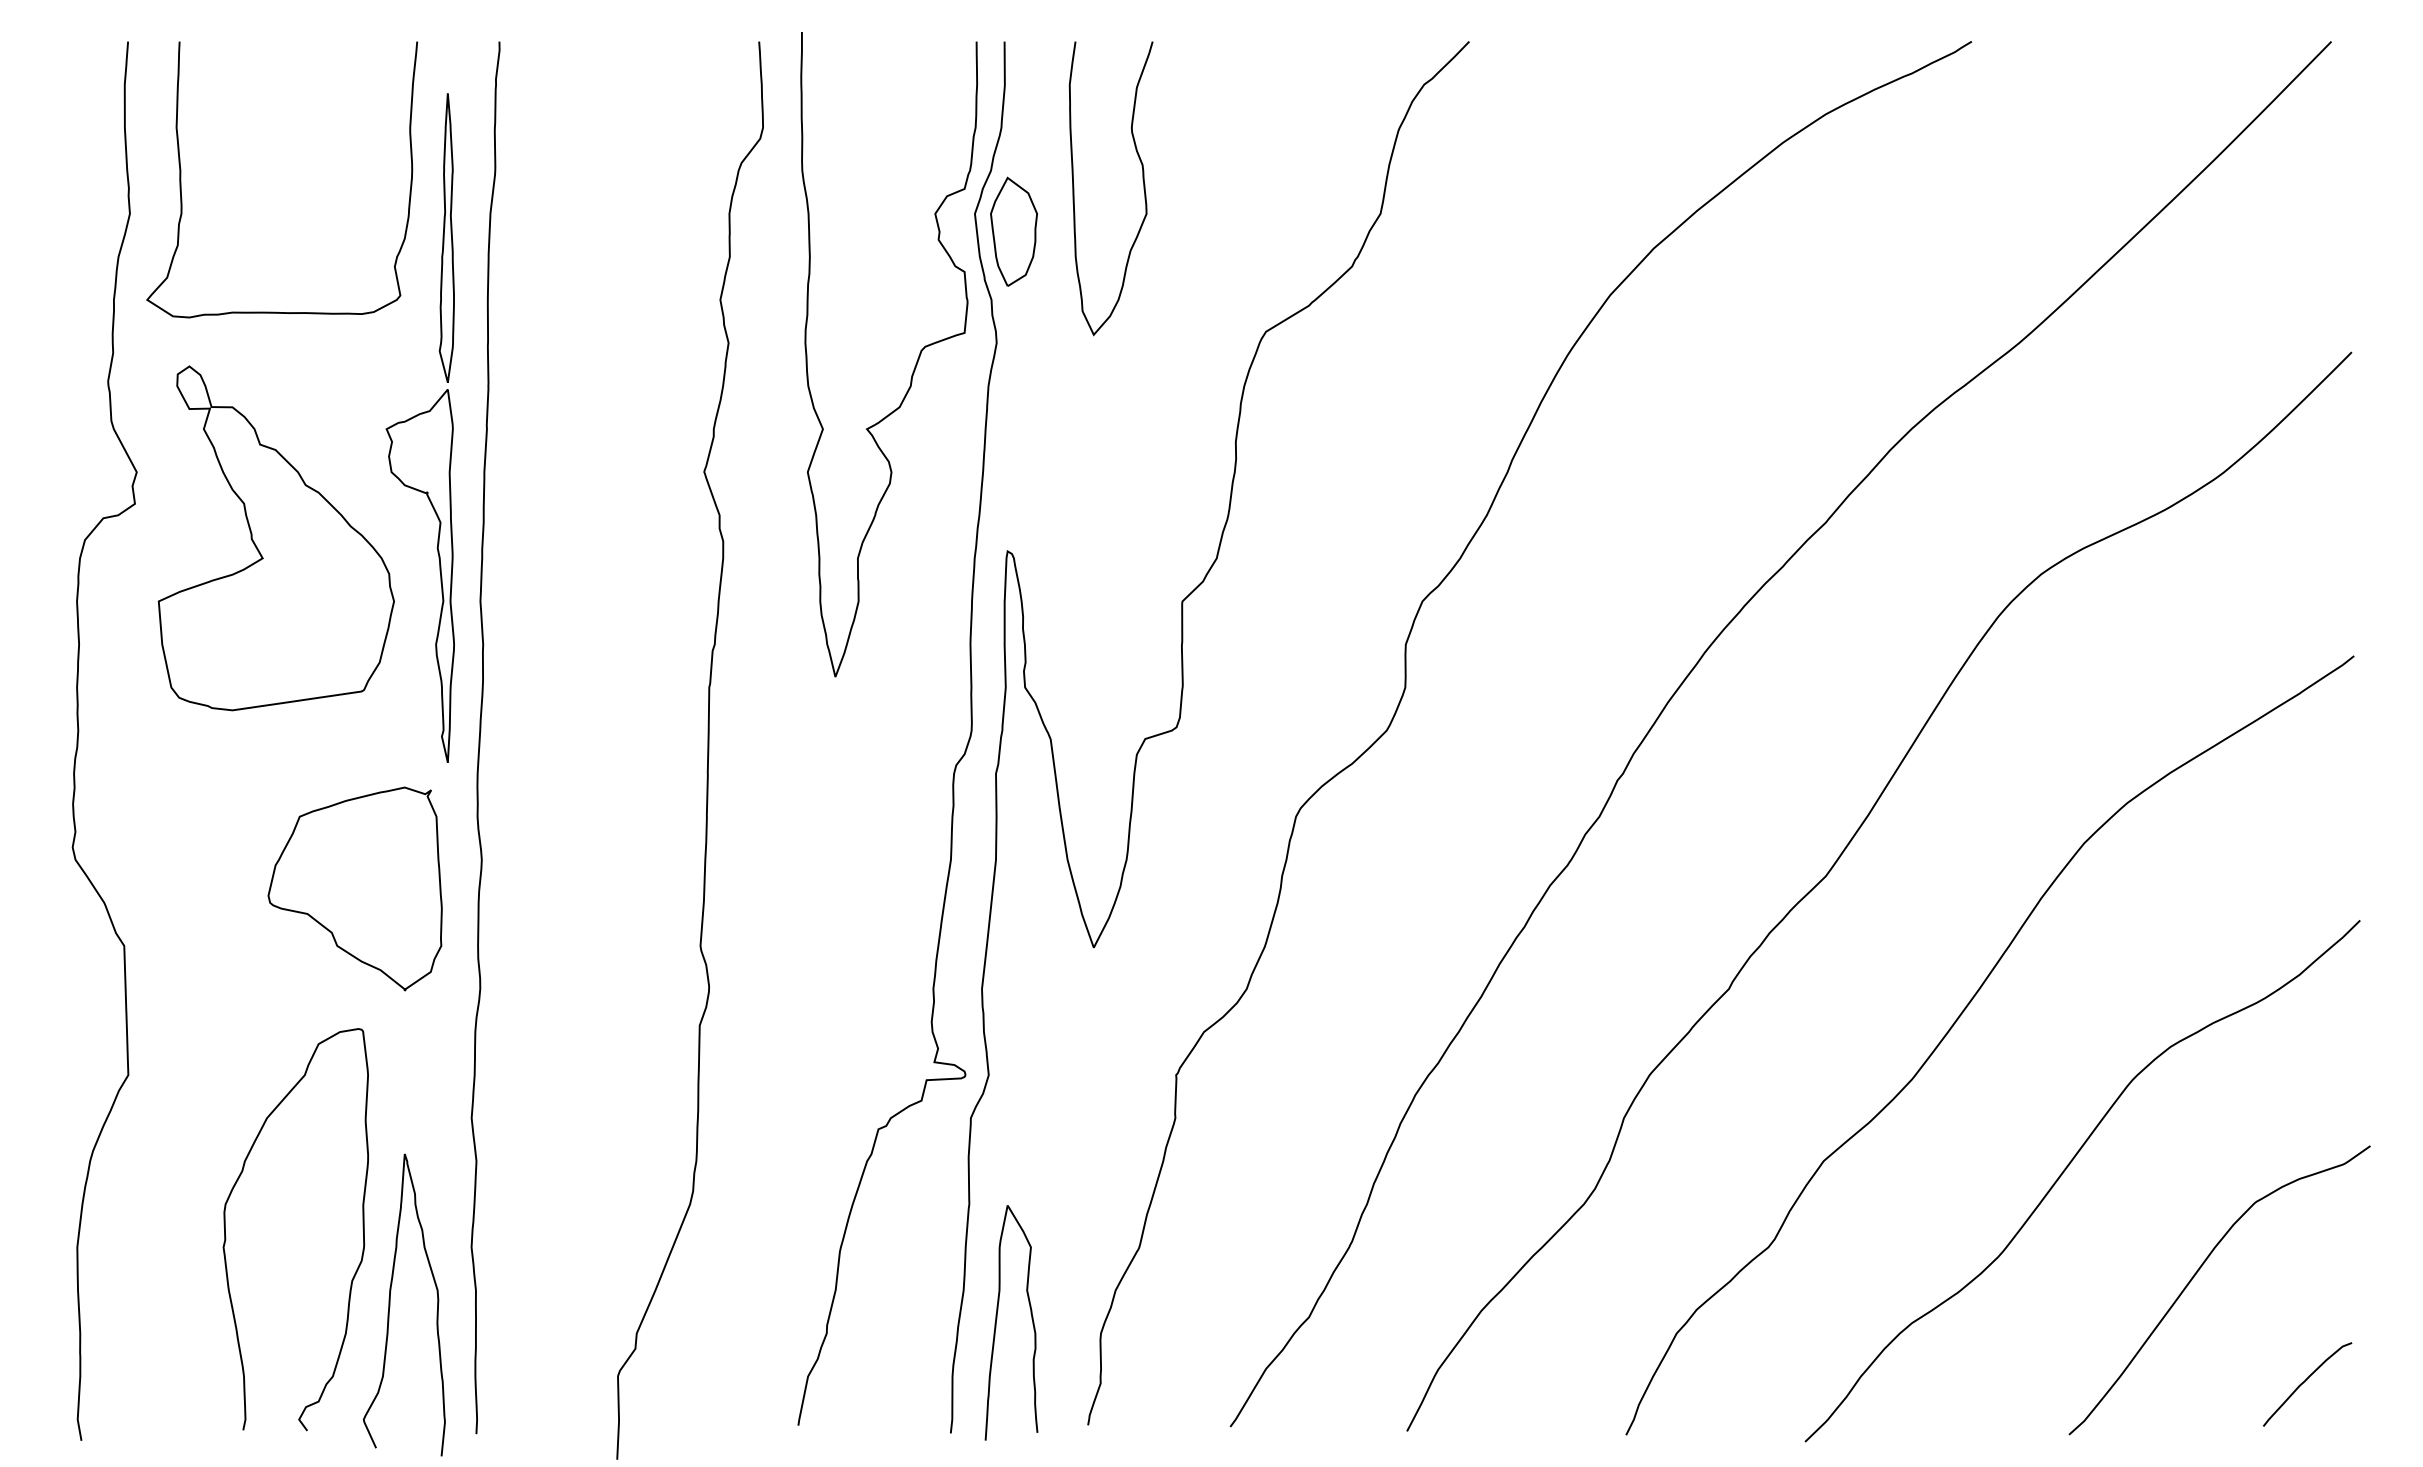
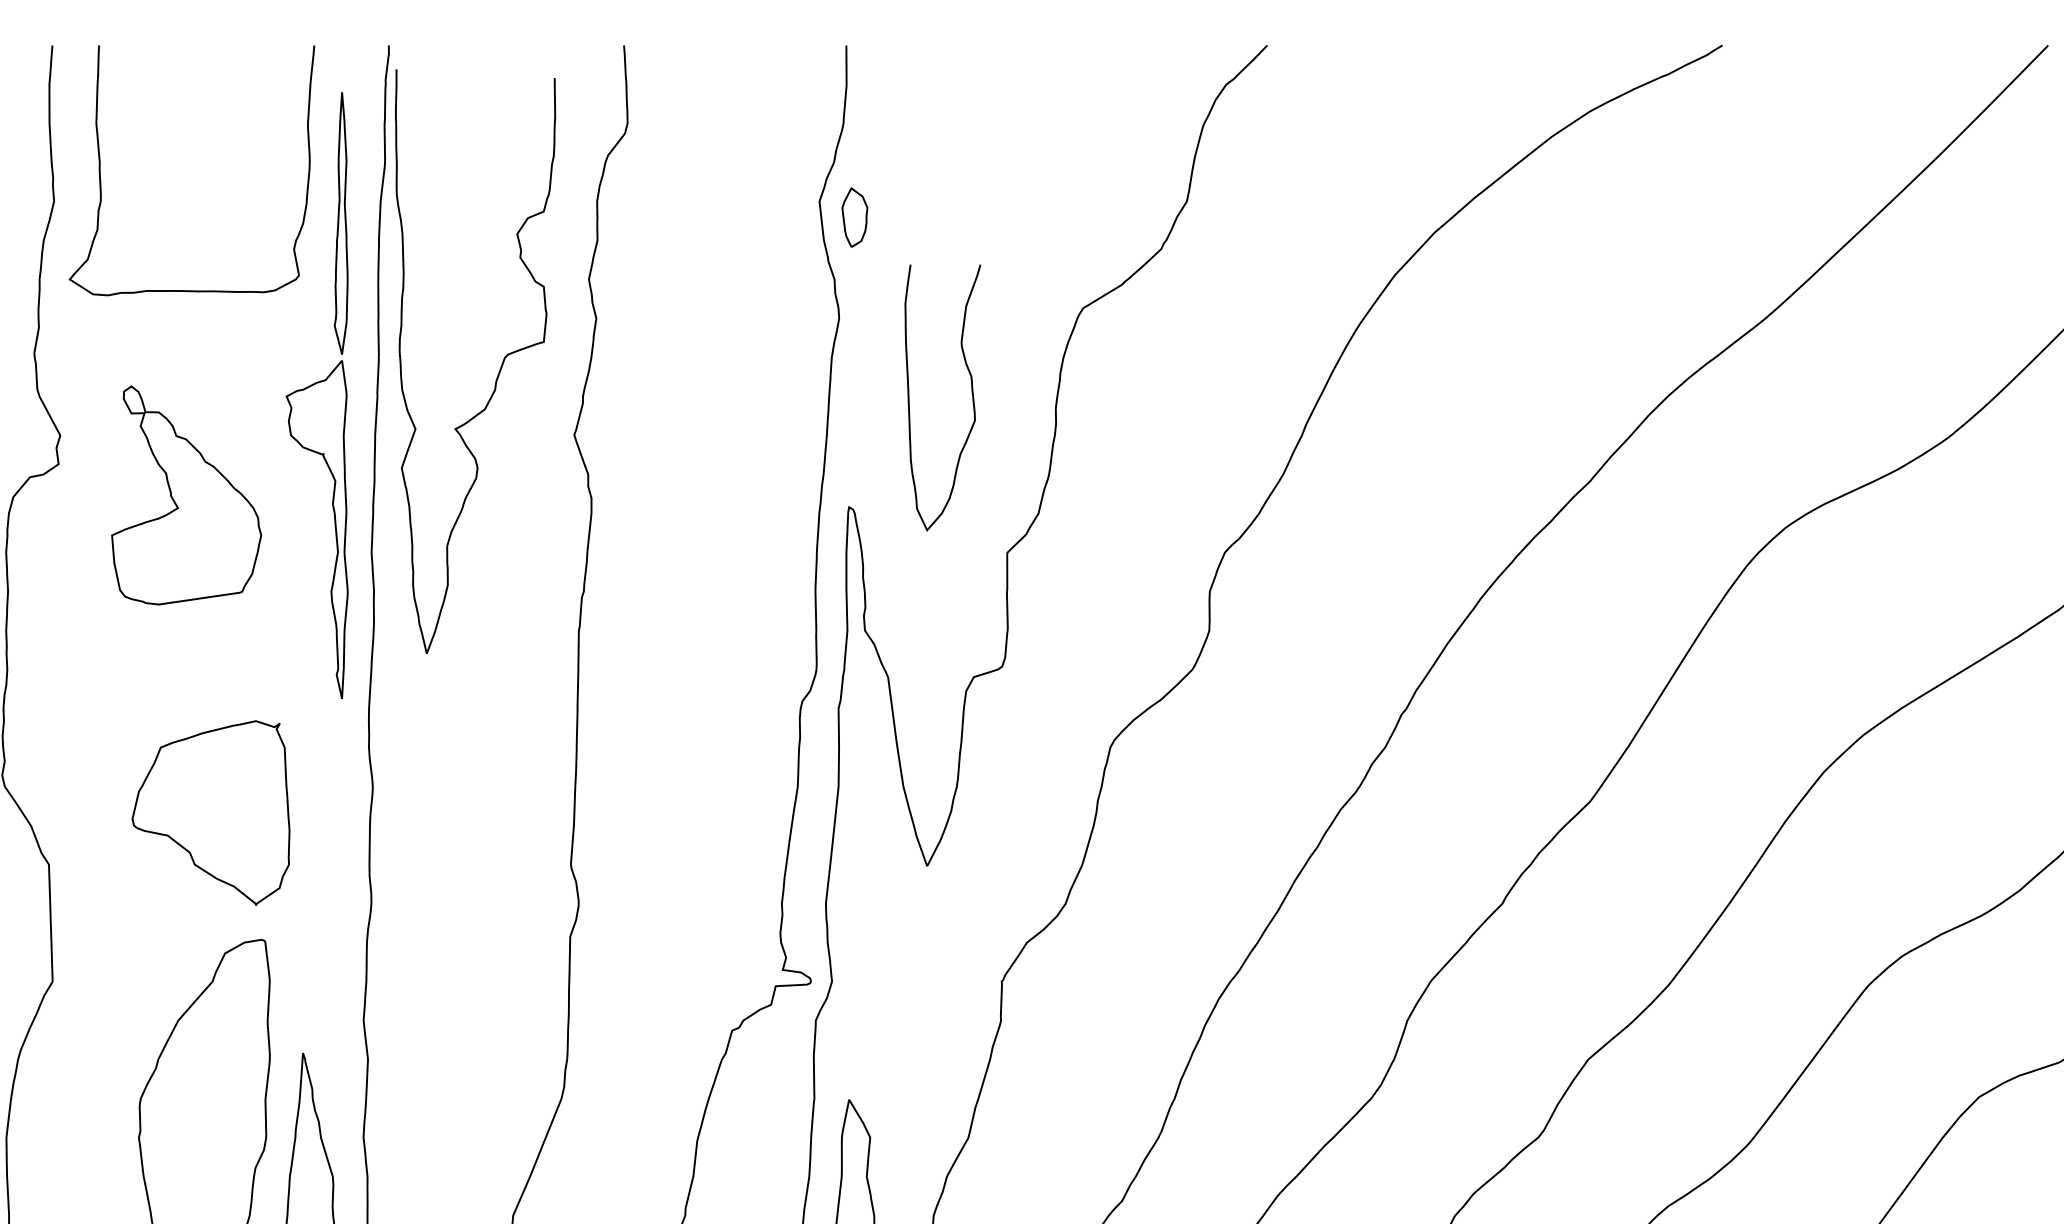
curve: (1142, 180) -> (971, 390), moved
part: (1013, 231) -> (854, 217), size x0.6
curve: (915, 363) -> (499, 369), moved
part: (275, 538) -> (185, 495), size x0.7
part: (354, 888) -> (210, 812), moved

